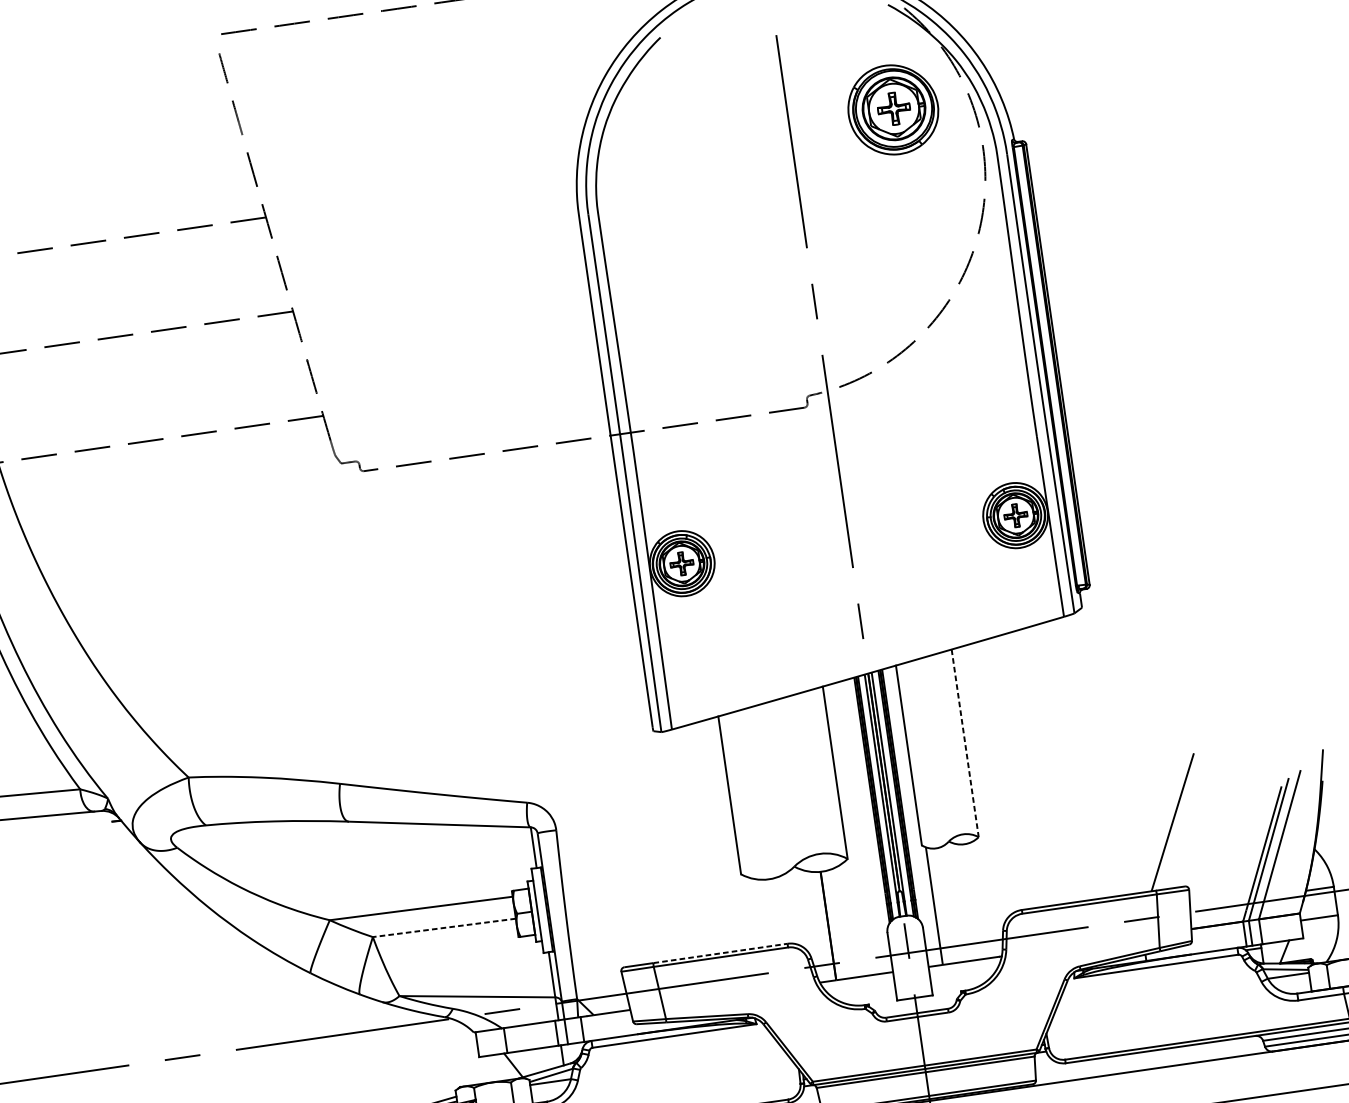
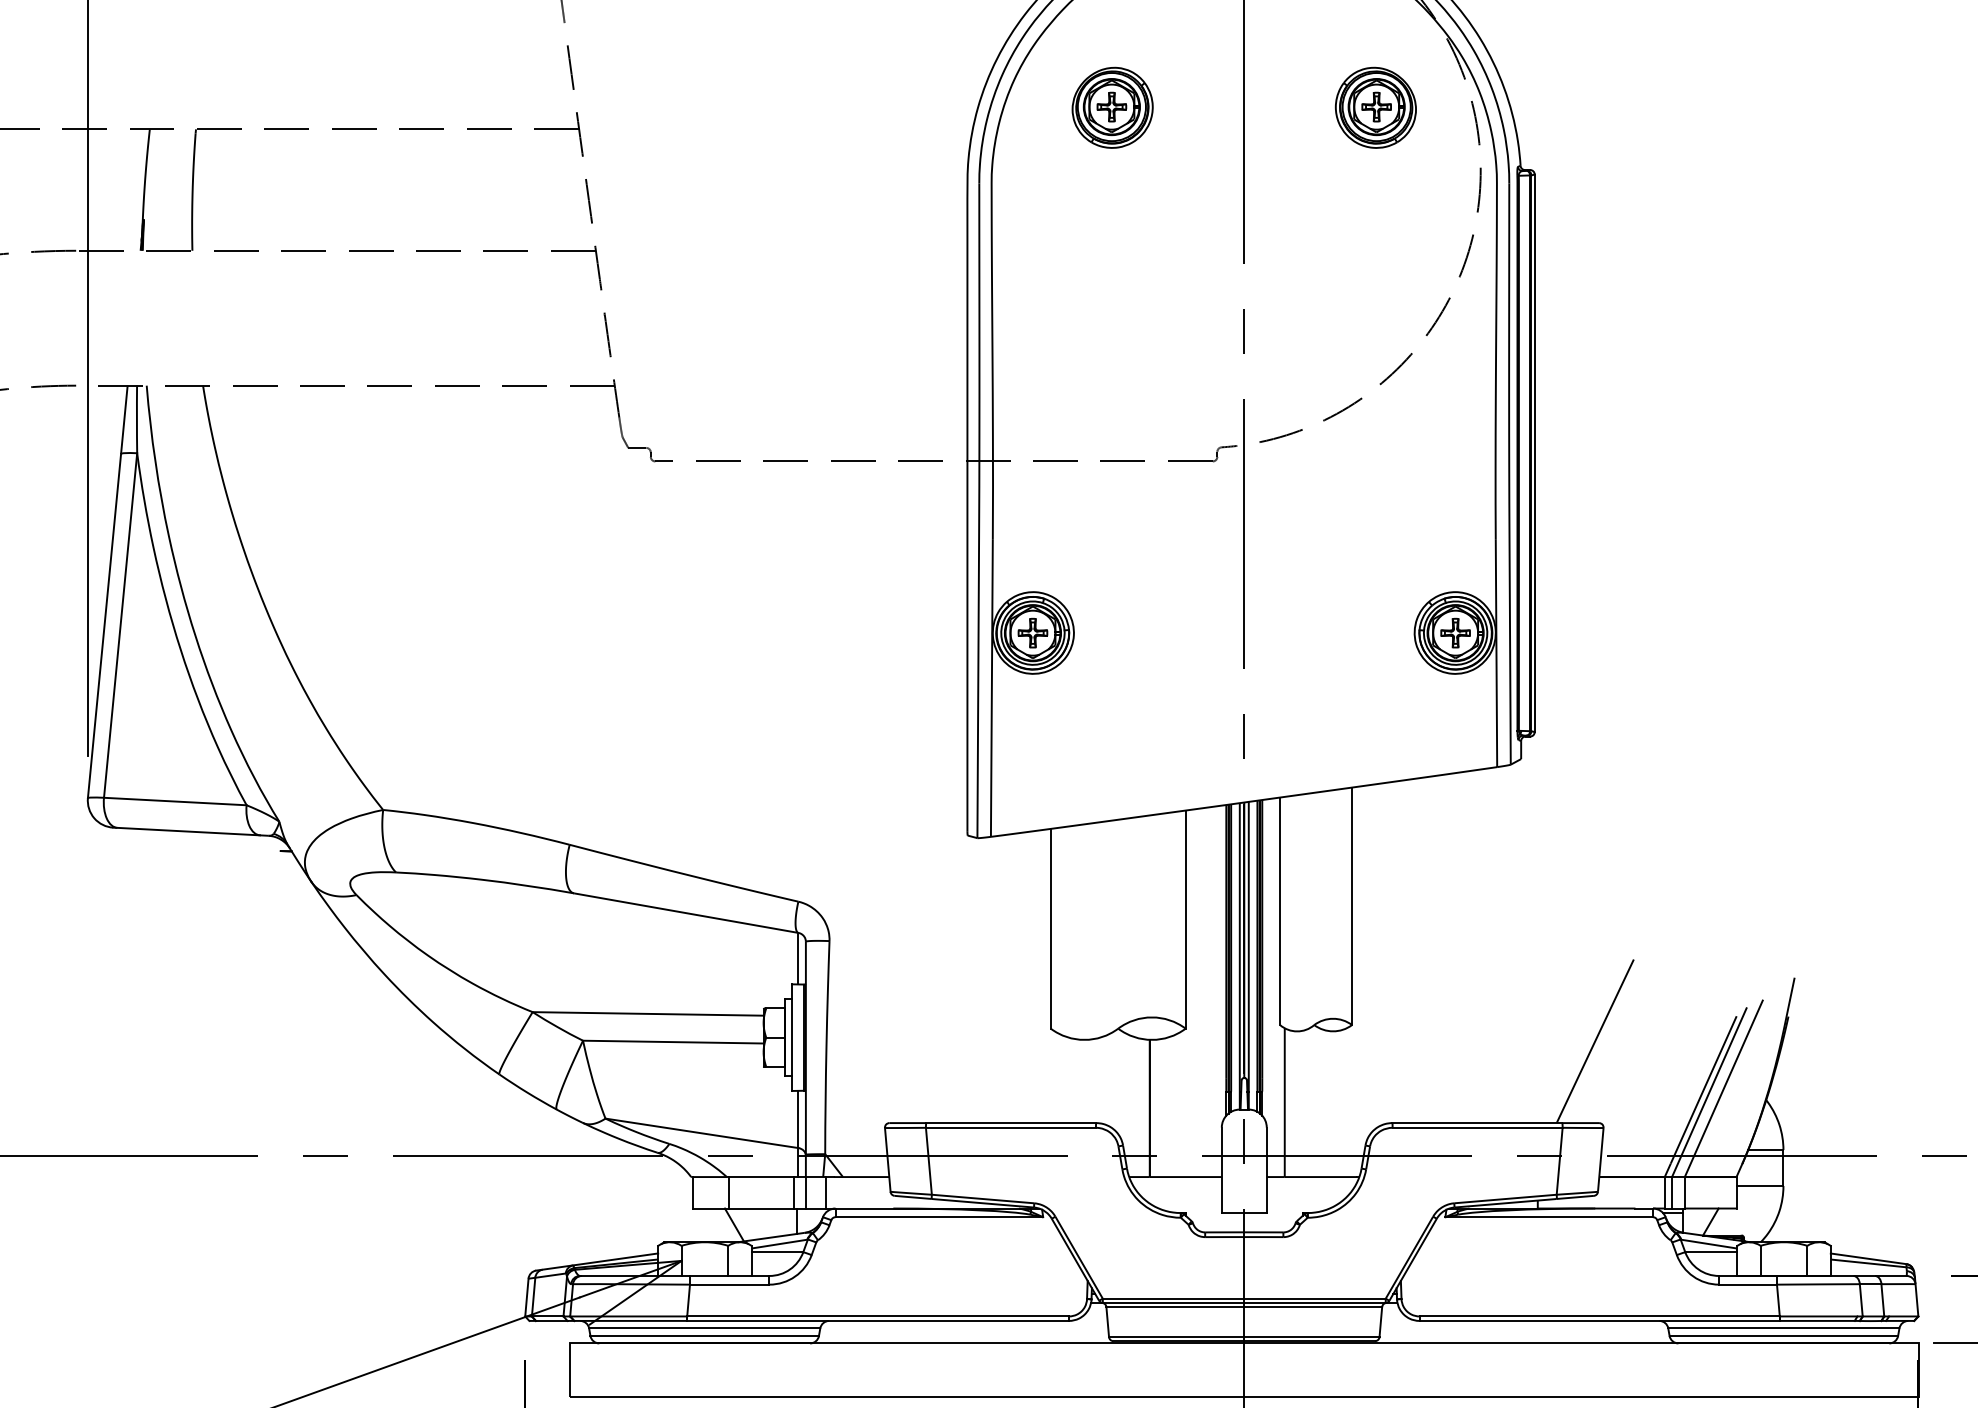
part: (892, 109) -> (1375, 107), size x0.71
part: (684, 139) -> (1112, 107), added
line: (965, 743) -> (1352, 906), dashed -> solid
line: (443, 928) -> (672, 1042), dashed -> solid
line: (720, 953) -> (1011, 1123), dashed -> solid

